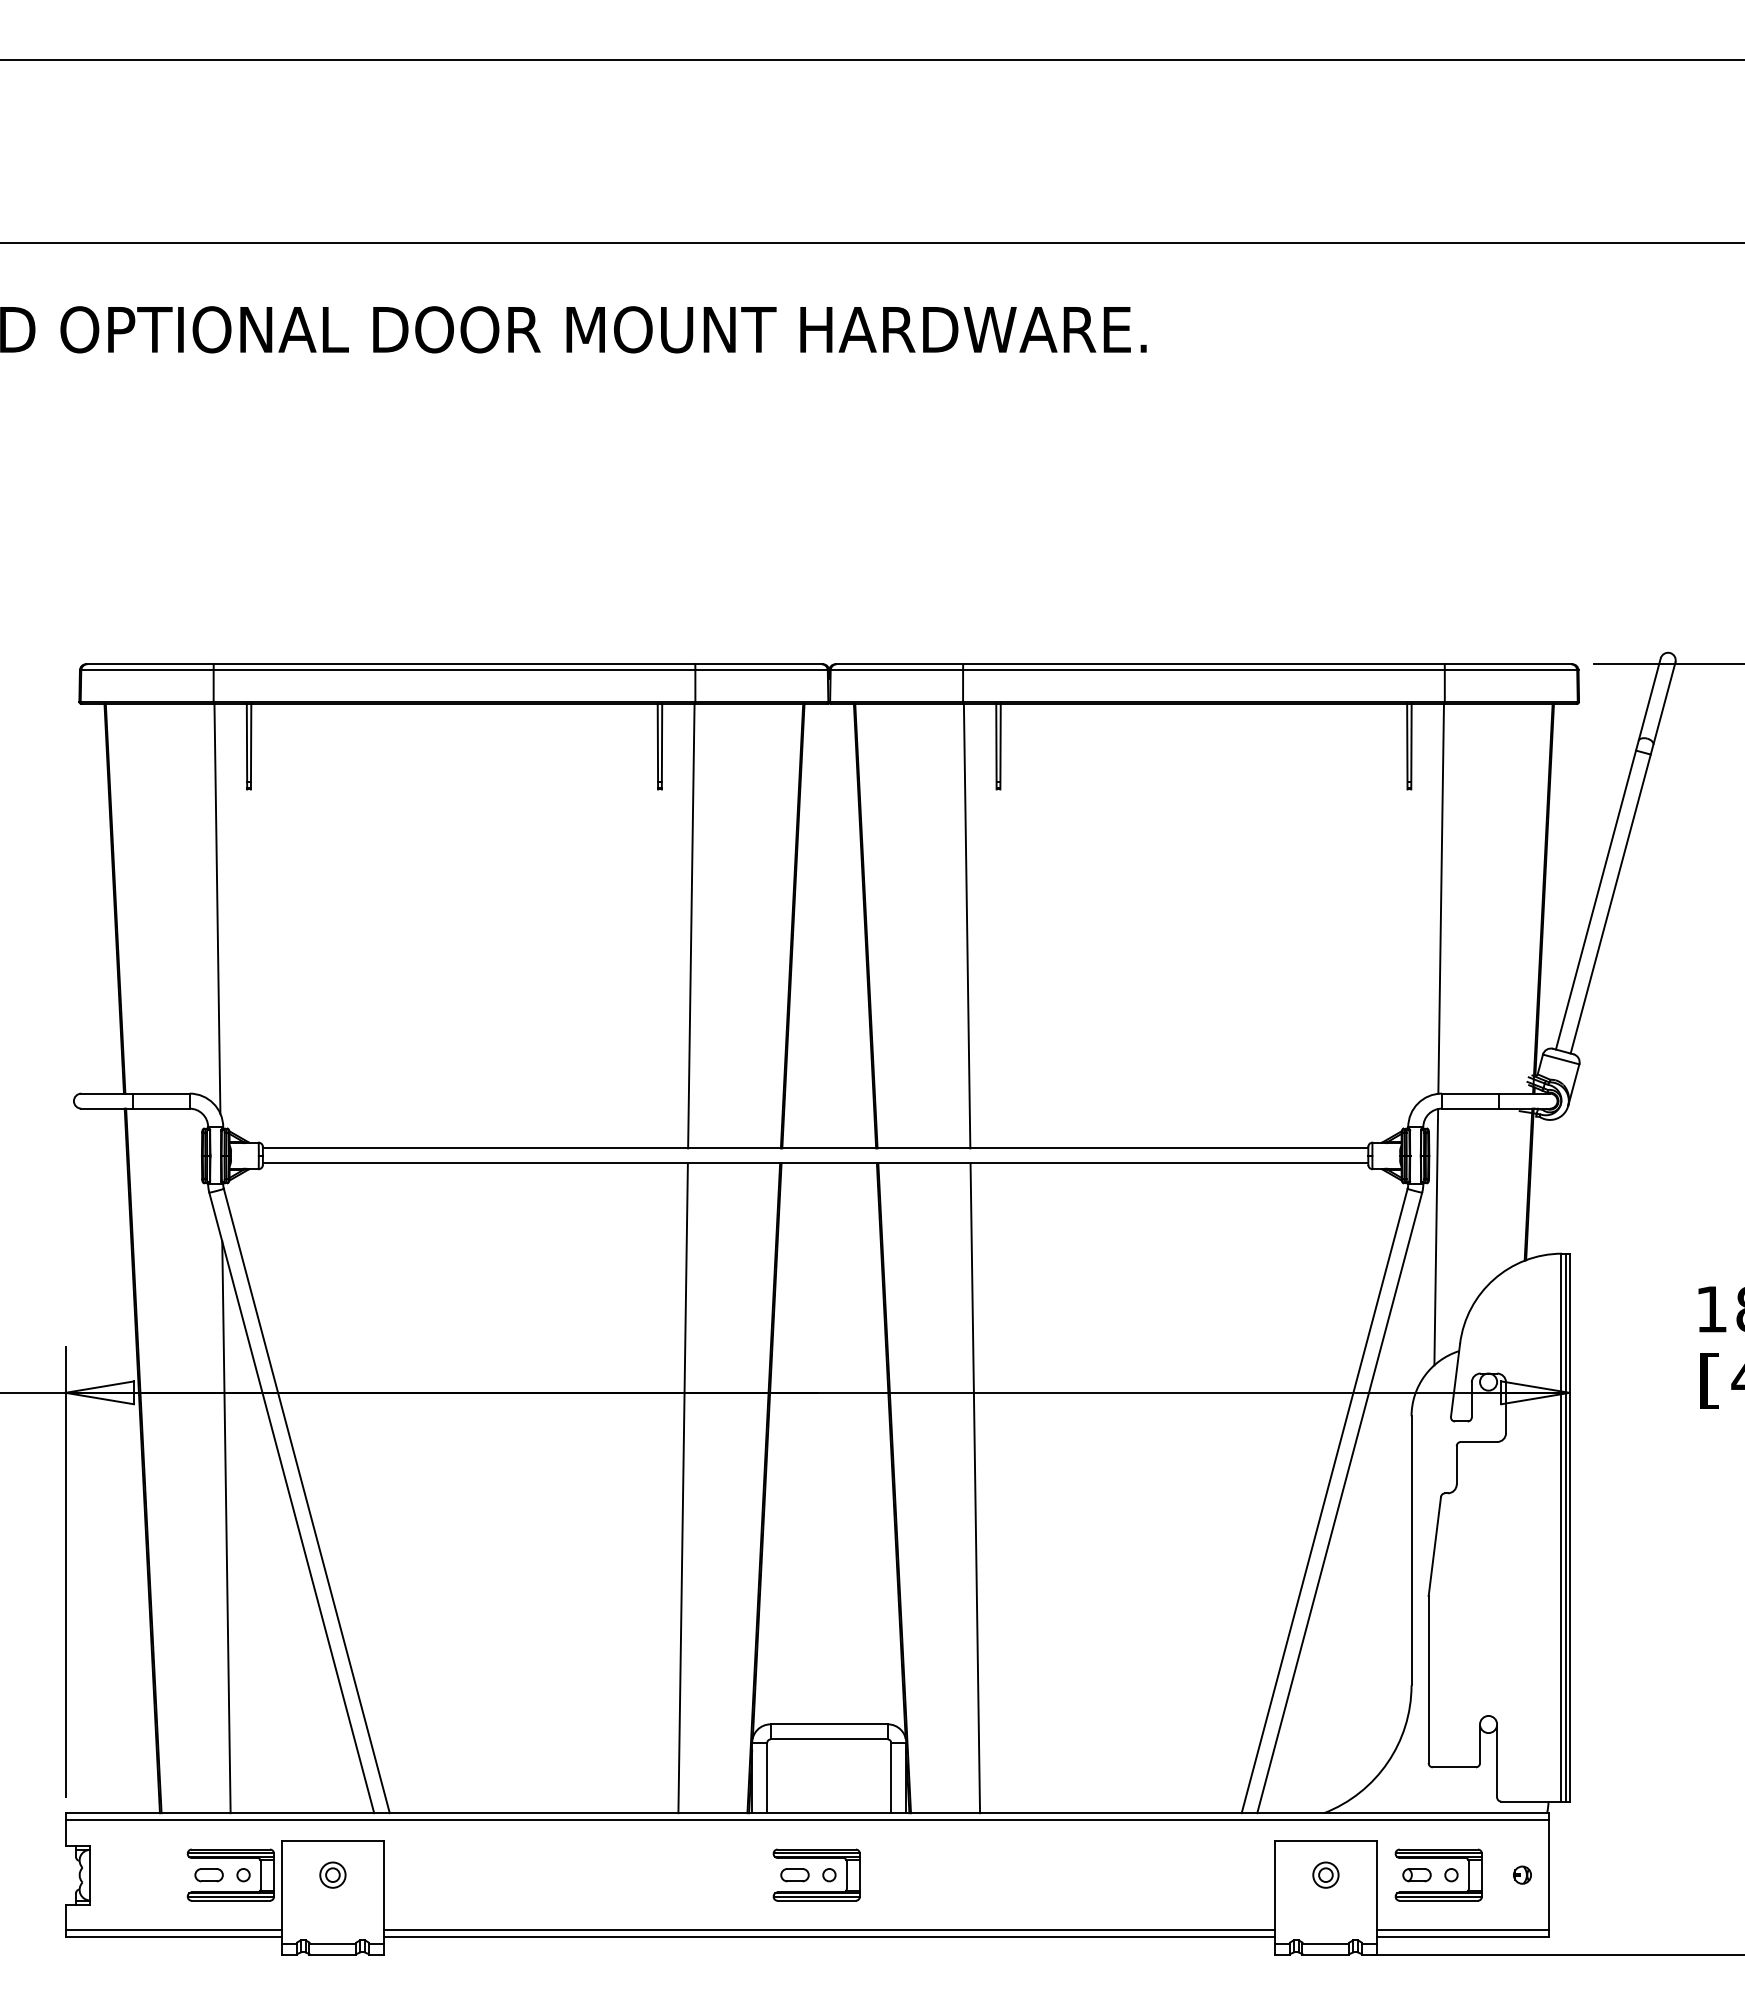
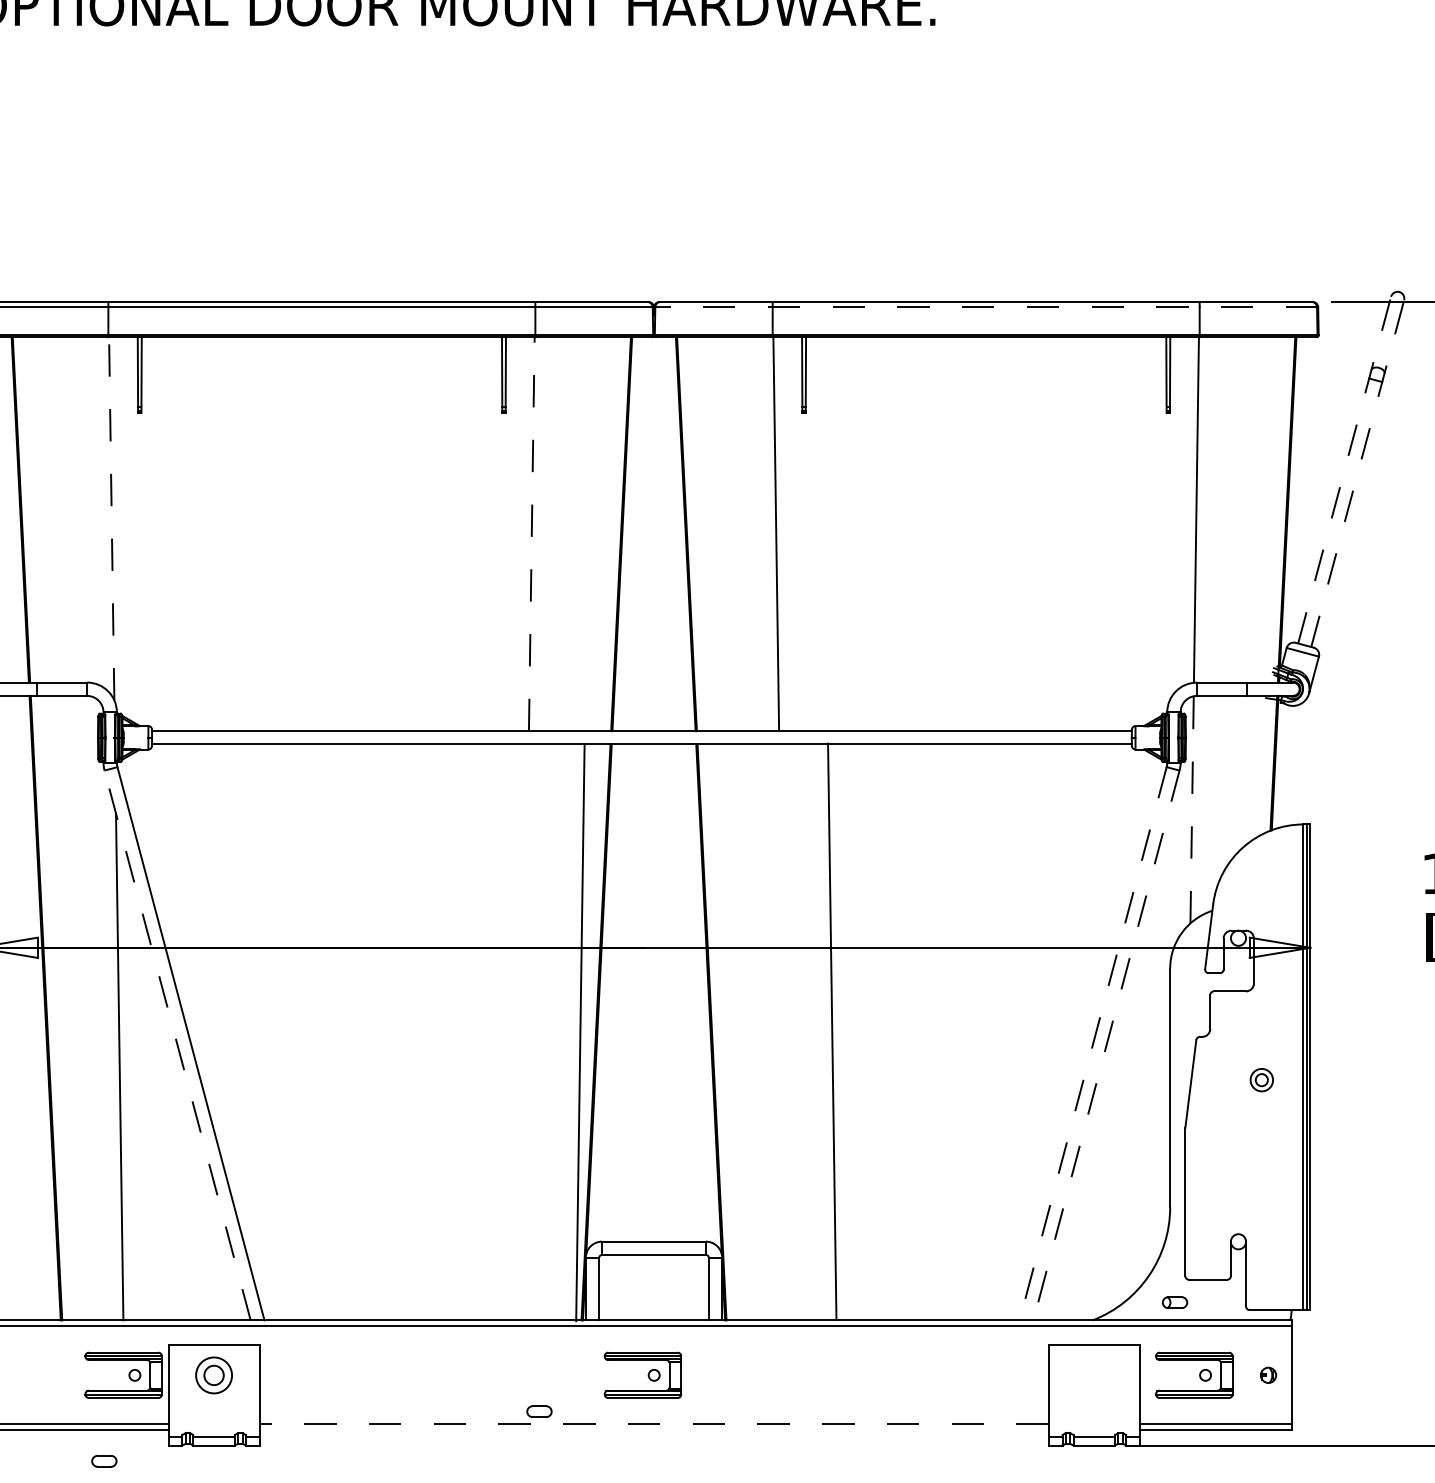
line: (1203, 670) -> (985, 307), solid -> dashed
line: (1608, 853) -> (1344, 469), solid -> dashed
line: (1623, 857) -> (1358, 473), solid -> dashed
line: (217, 908) -> (111, 518), solid -> dashed
line: (691, 925) -> (531, 533), solid -> dashed
line: (1436, 1236) -> (1192, 809), solid -> dashed
line: (682, 1488) -> (579, 1033), moved
line: (975, 1488) -> (832, 1031), moved
line: (1324, 1501) -> (1093, 1044), solid -> dashed
line: (291, 1502) -> (177, 1045), solid -> dashed
line: (1339, 1503) -> (1106, 1045), solid -> dashed
part: (332, 1874) -> (213, 1374), size x1.6
part: (1325, 1874) -> (1261, 1079), moved
part: (208, 1875) -> (103, 1461), moved
part: (794, 1875) -> (539, 1411), moved
part: (1416, 1875) -> (1174, 1302), moved
line: (828, 1930) -> (653, 1424), solid -> dashed
line: (829, 1937) -> (654, 1430), removed

